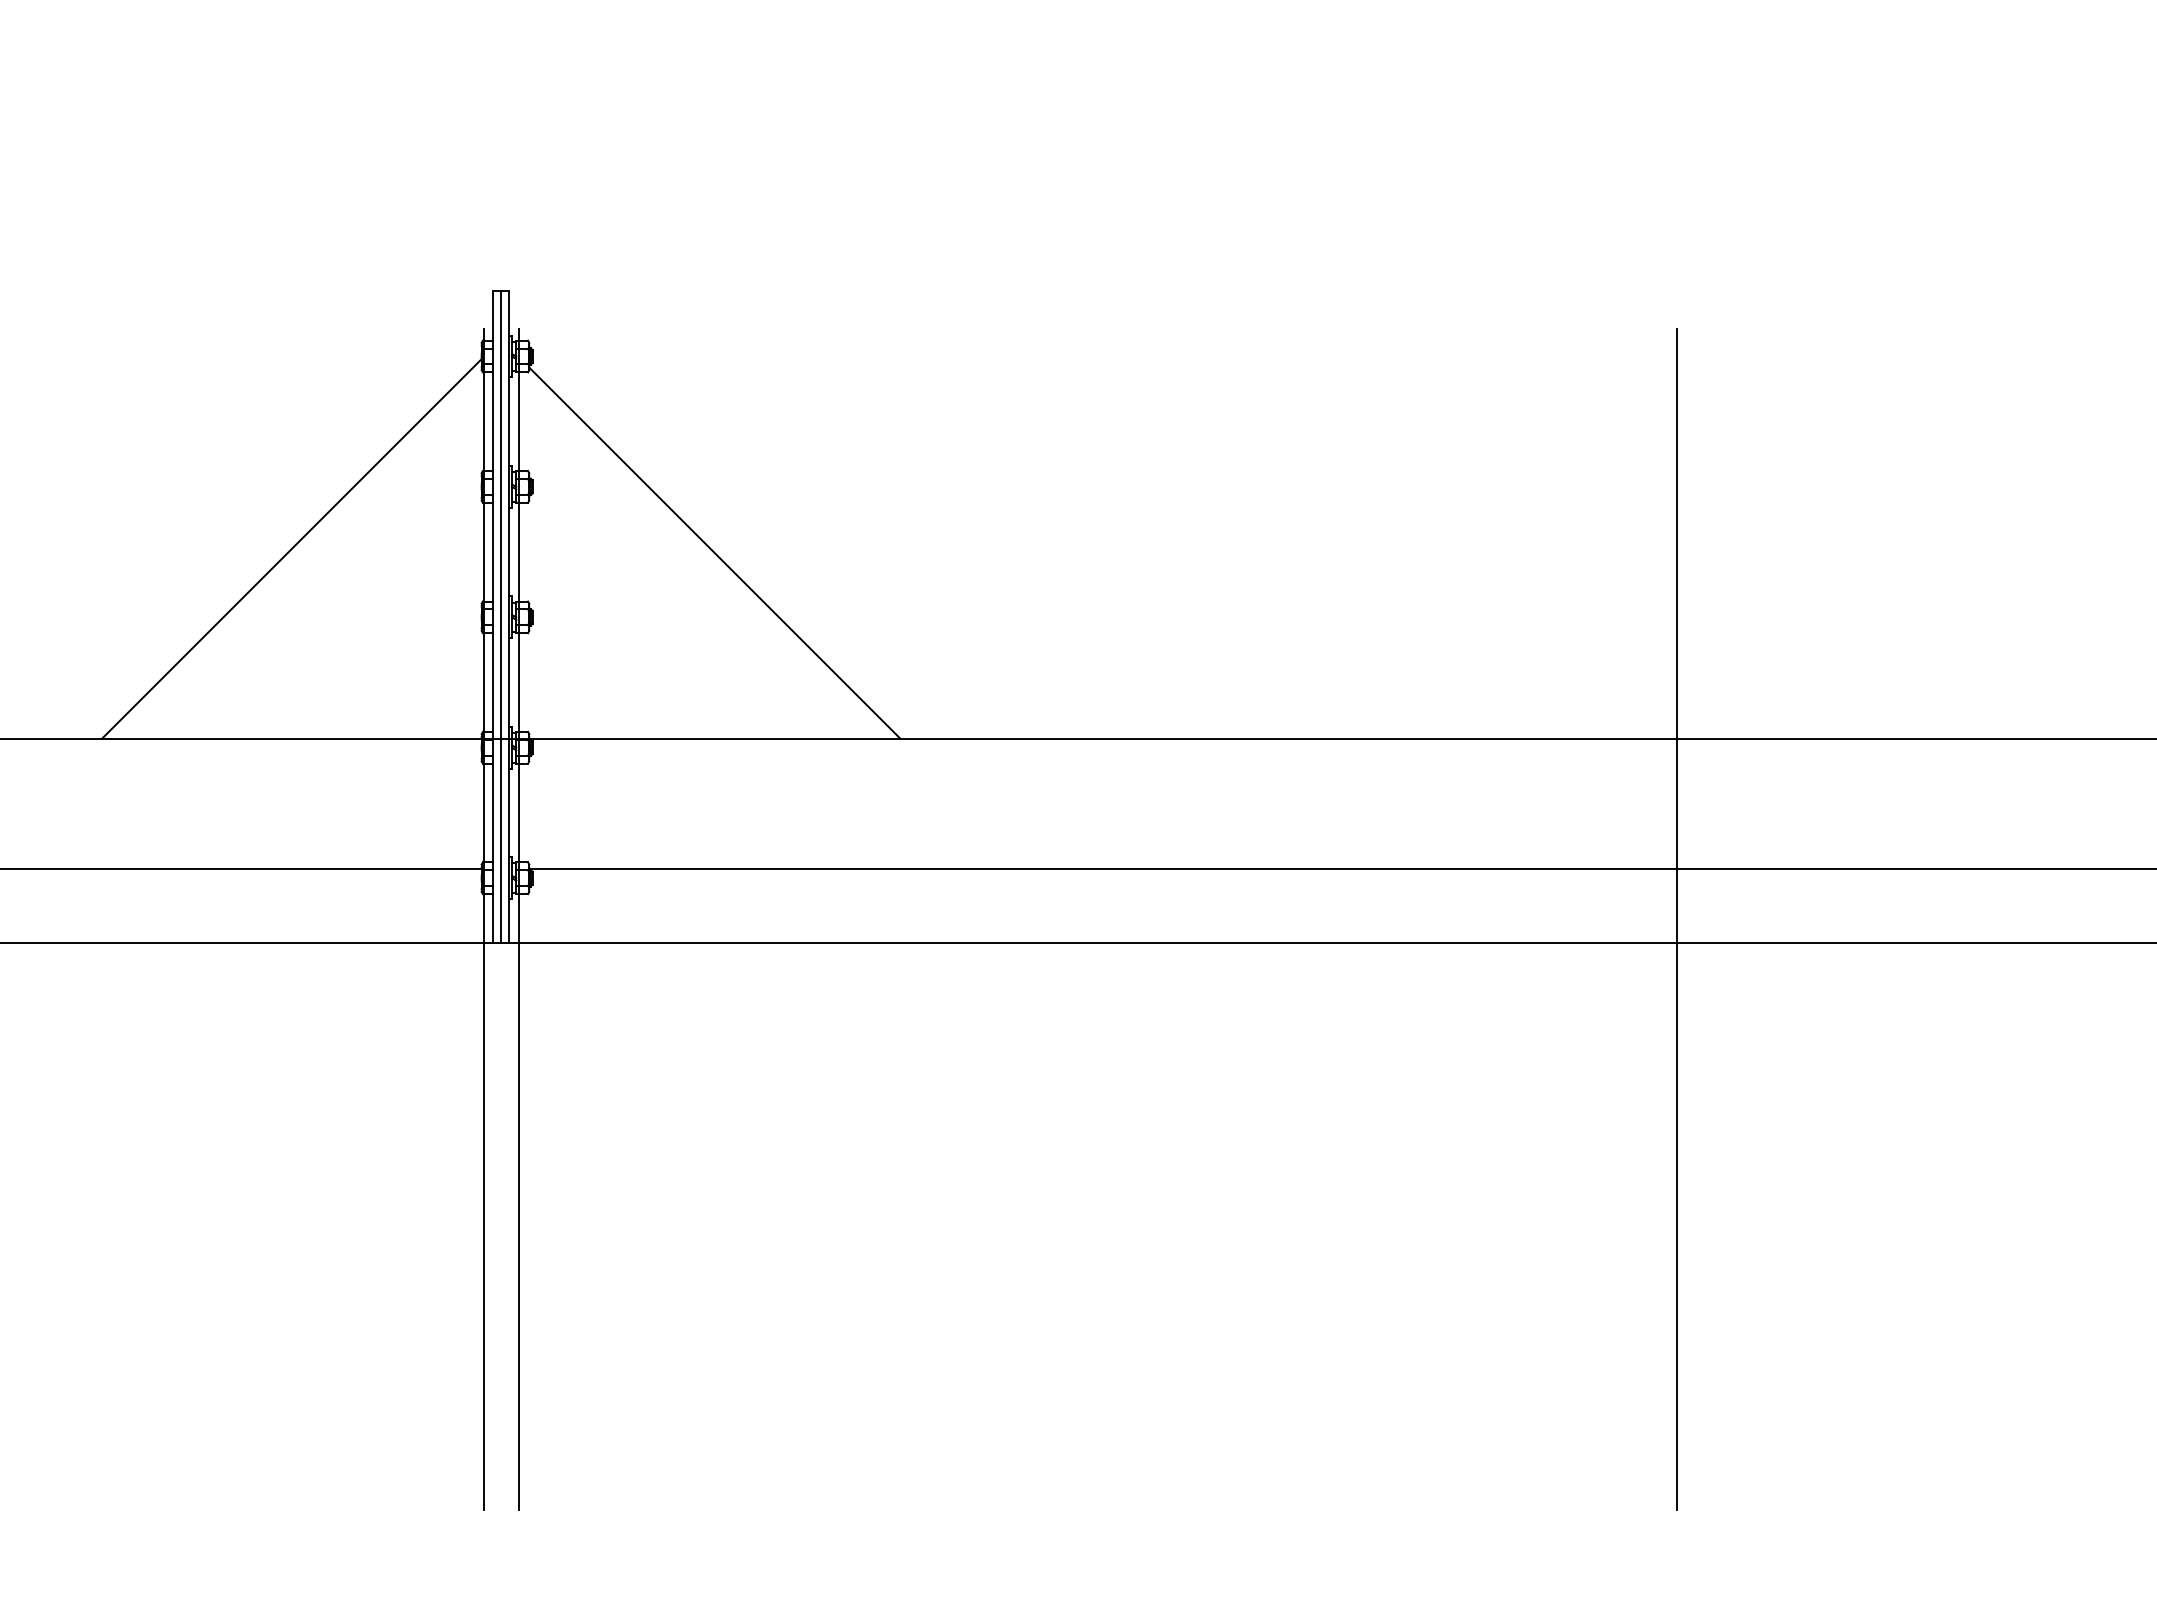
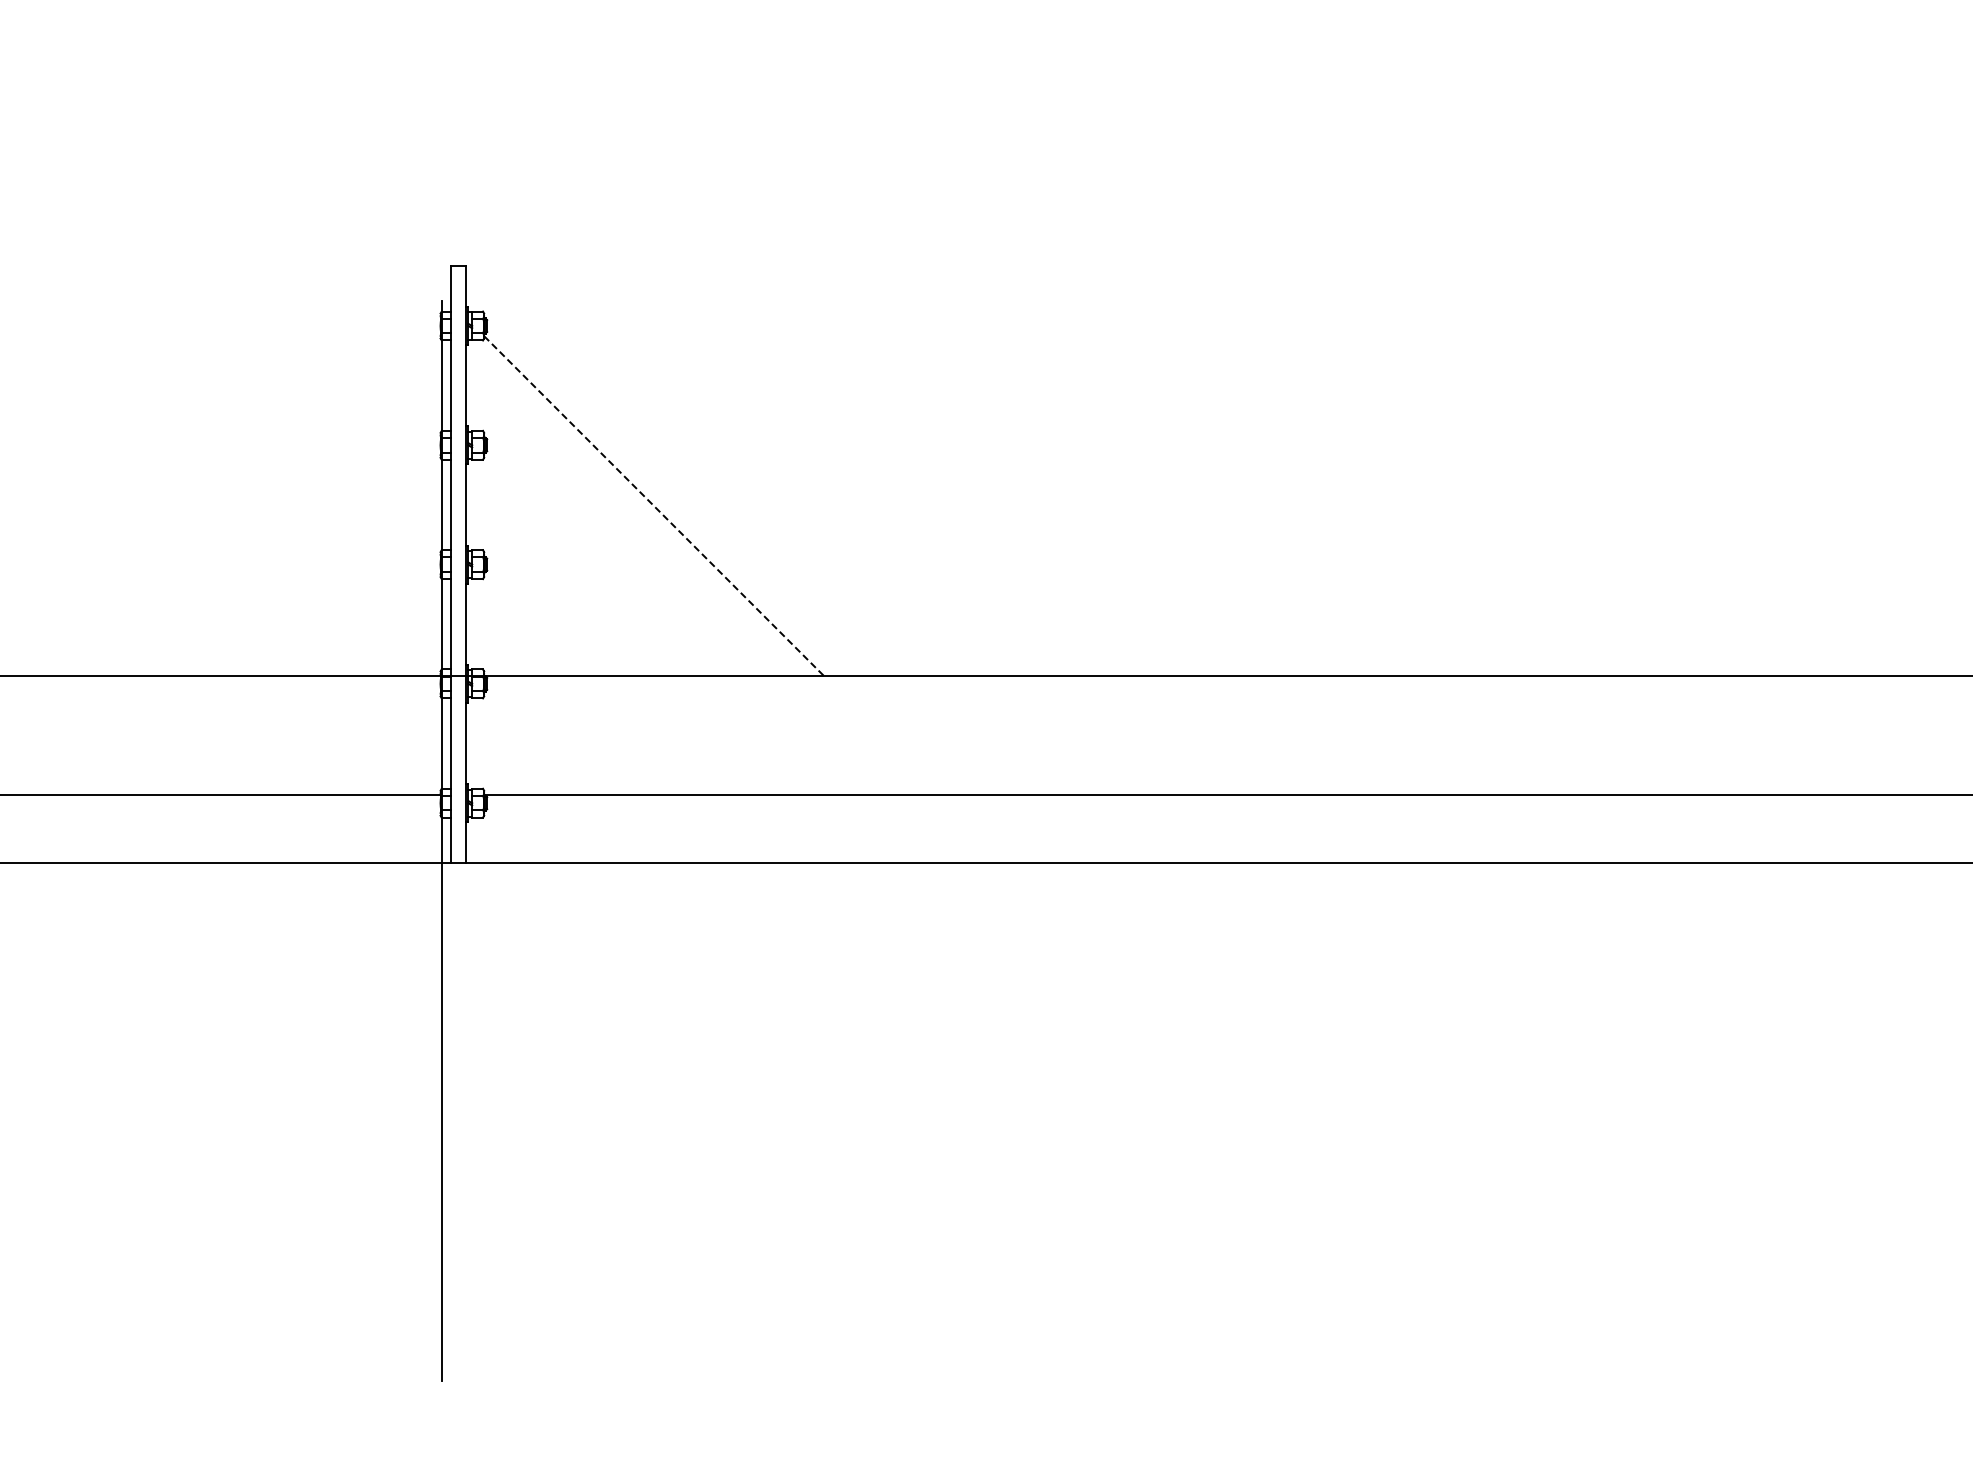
line: (291, 548) -> (266, 501), removed
line: (714, 552) -> (653, 505), solid -> dashed
line: (501, 617) -> (458, 564), removed
line: (518, 920) -> (474, 841), removed
line: (1677, 920) -> (1534, 841), removed

